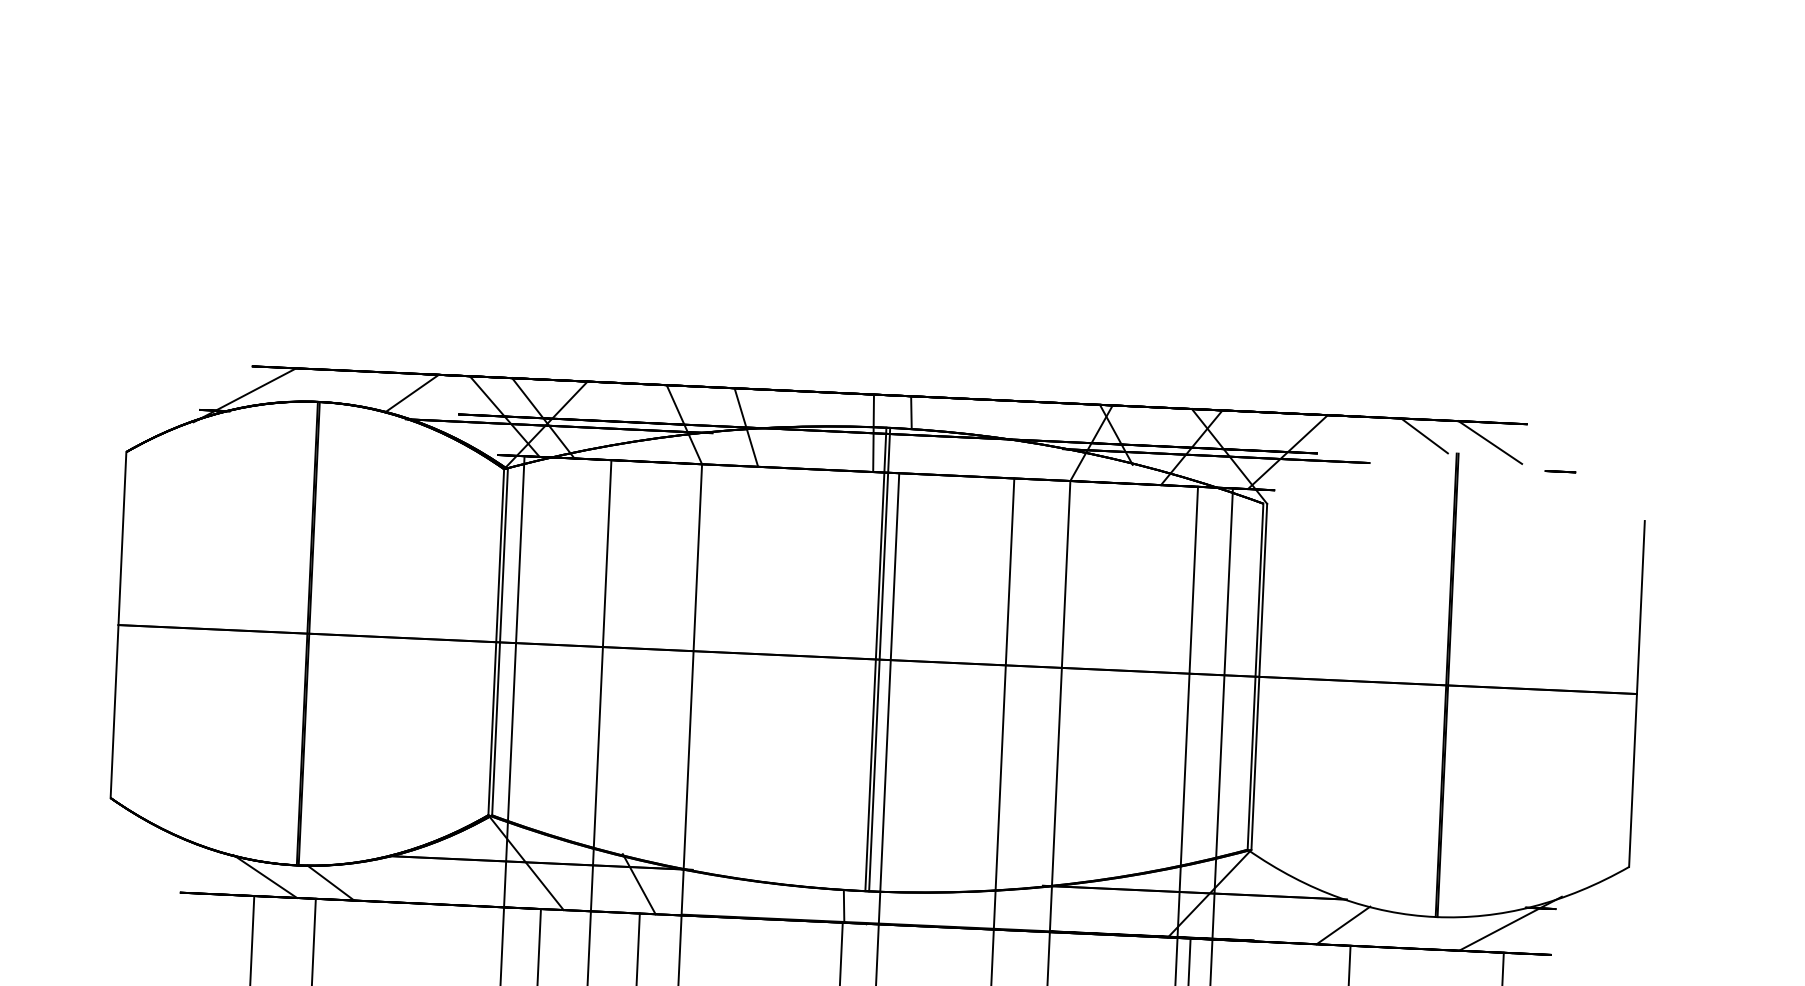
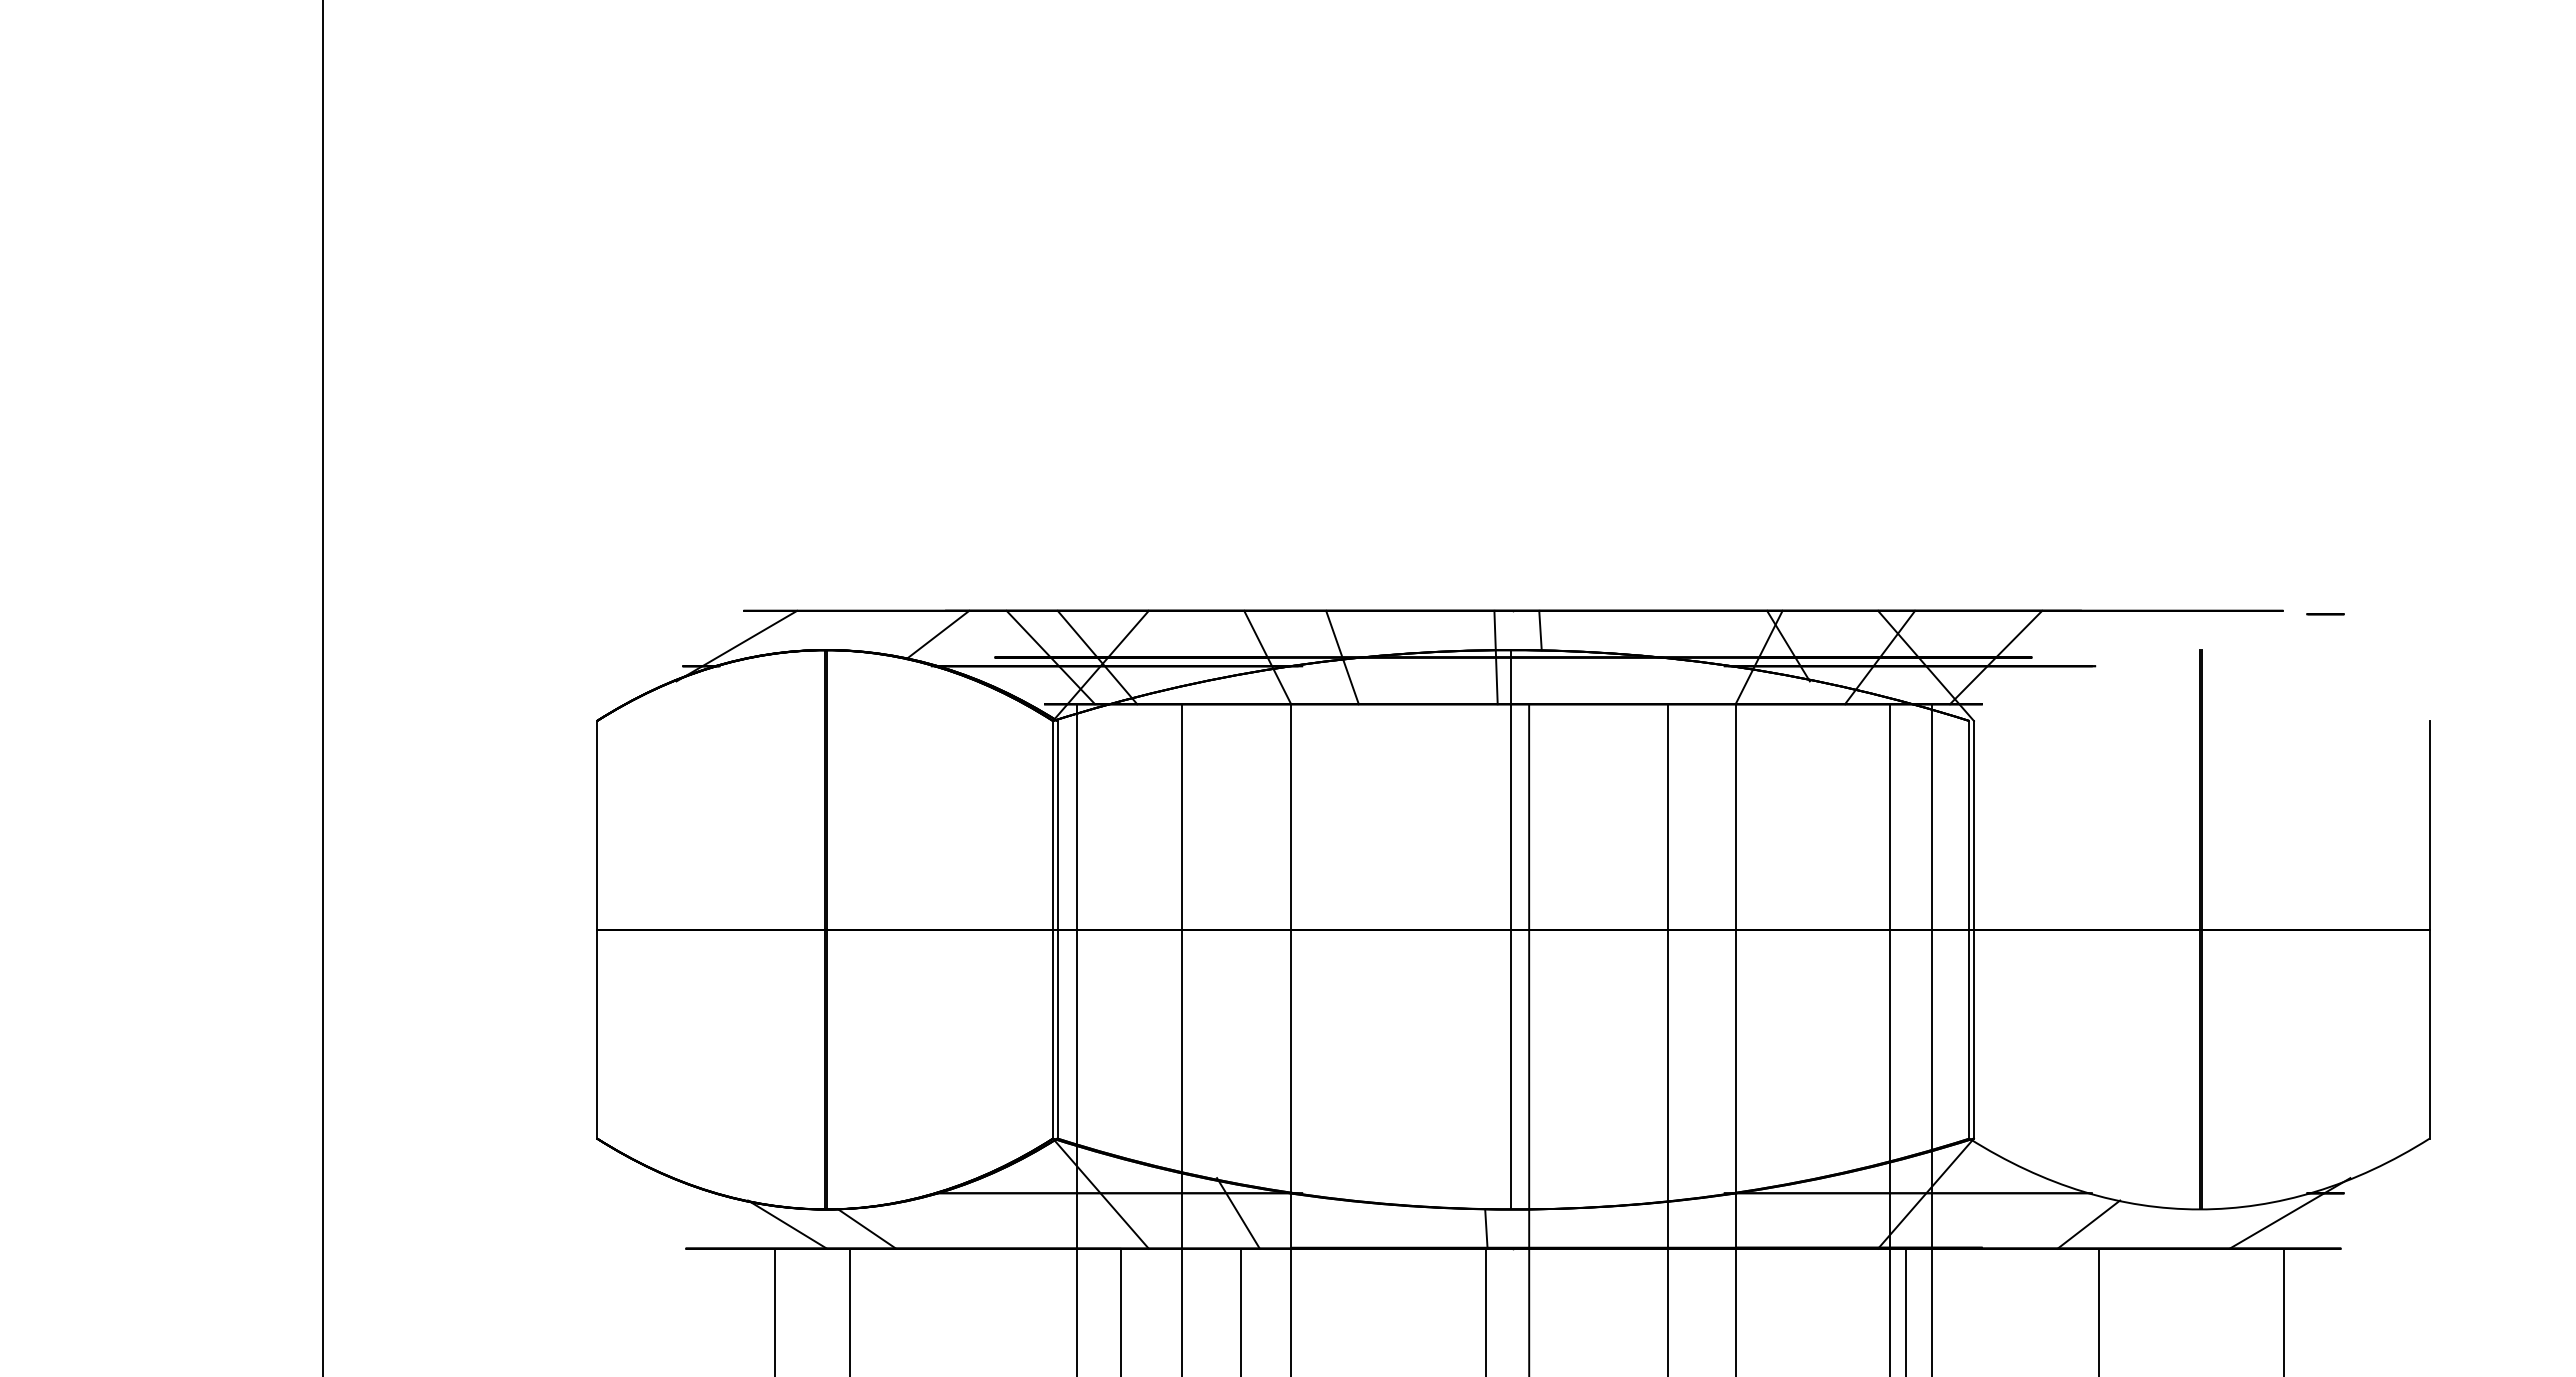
line: (1424, 435) -> (2159, 630), removed
line: (1489, 442) -> (2238, 634), removed
line: (1560, 471) -> (2325, 614), moved
line: (879, 659) -> (1515, 929), removed

